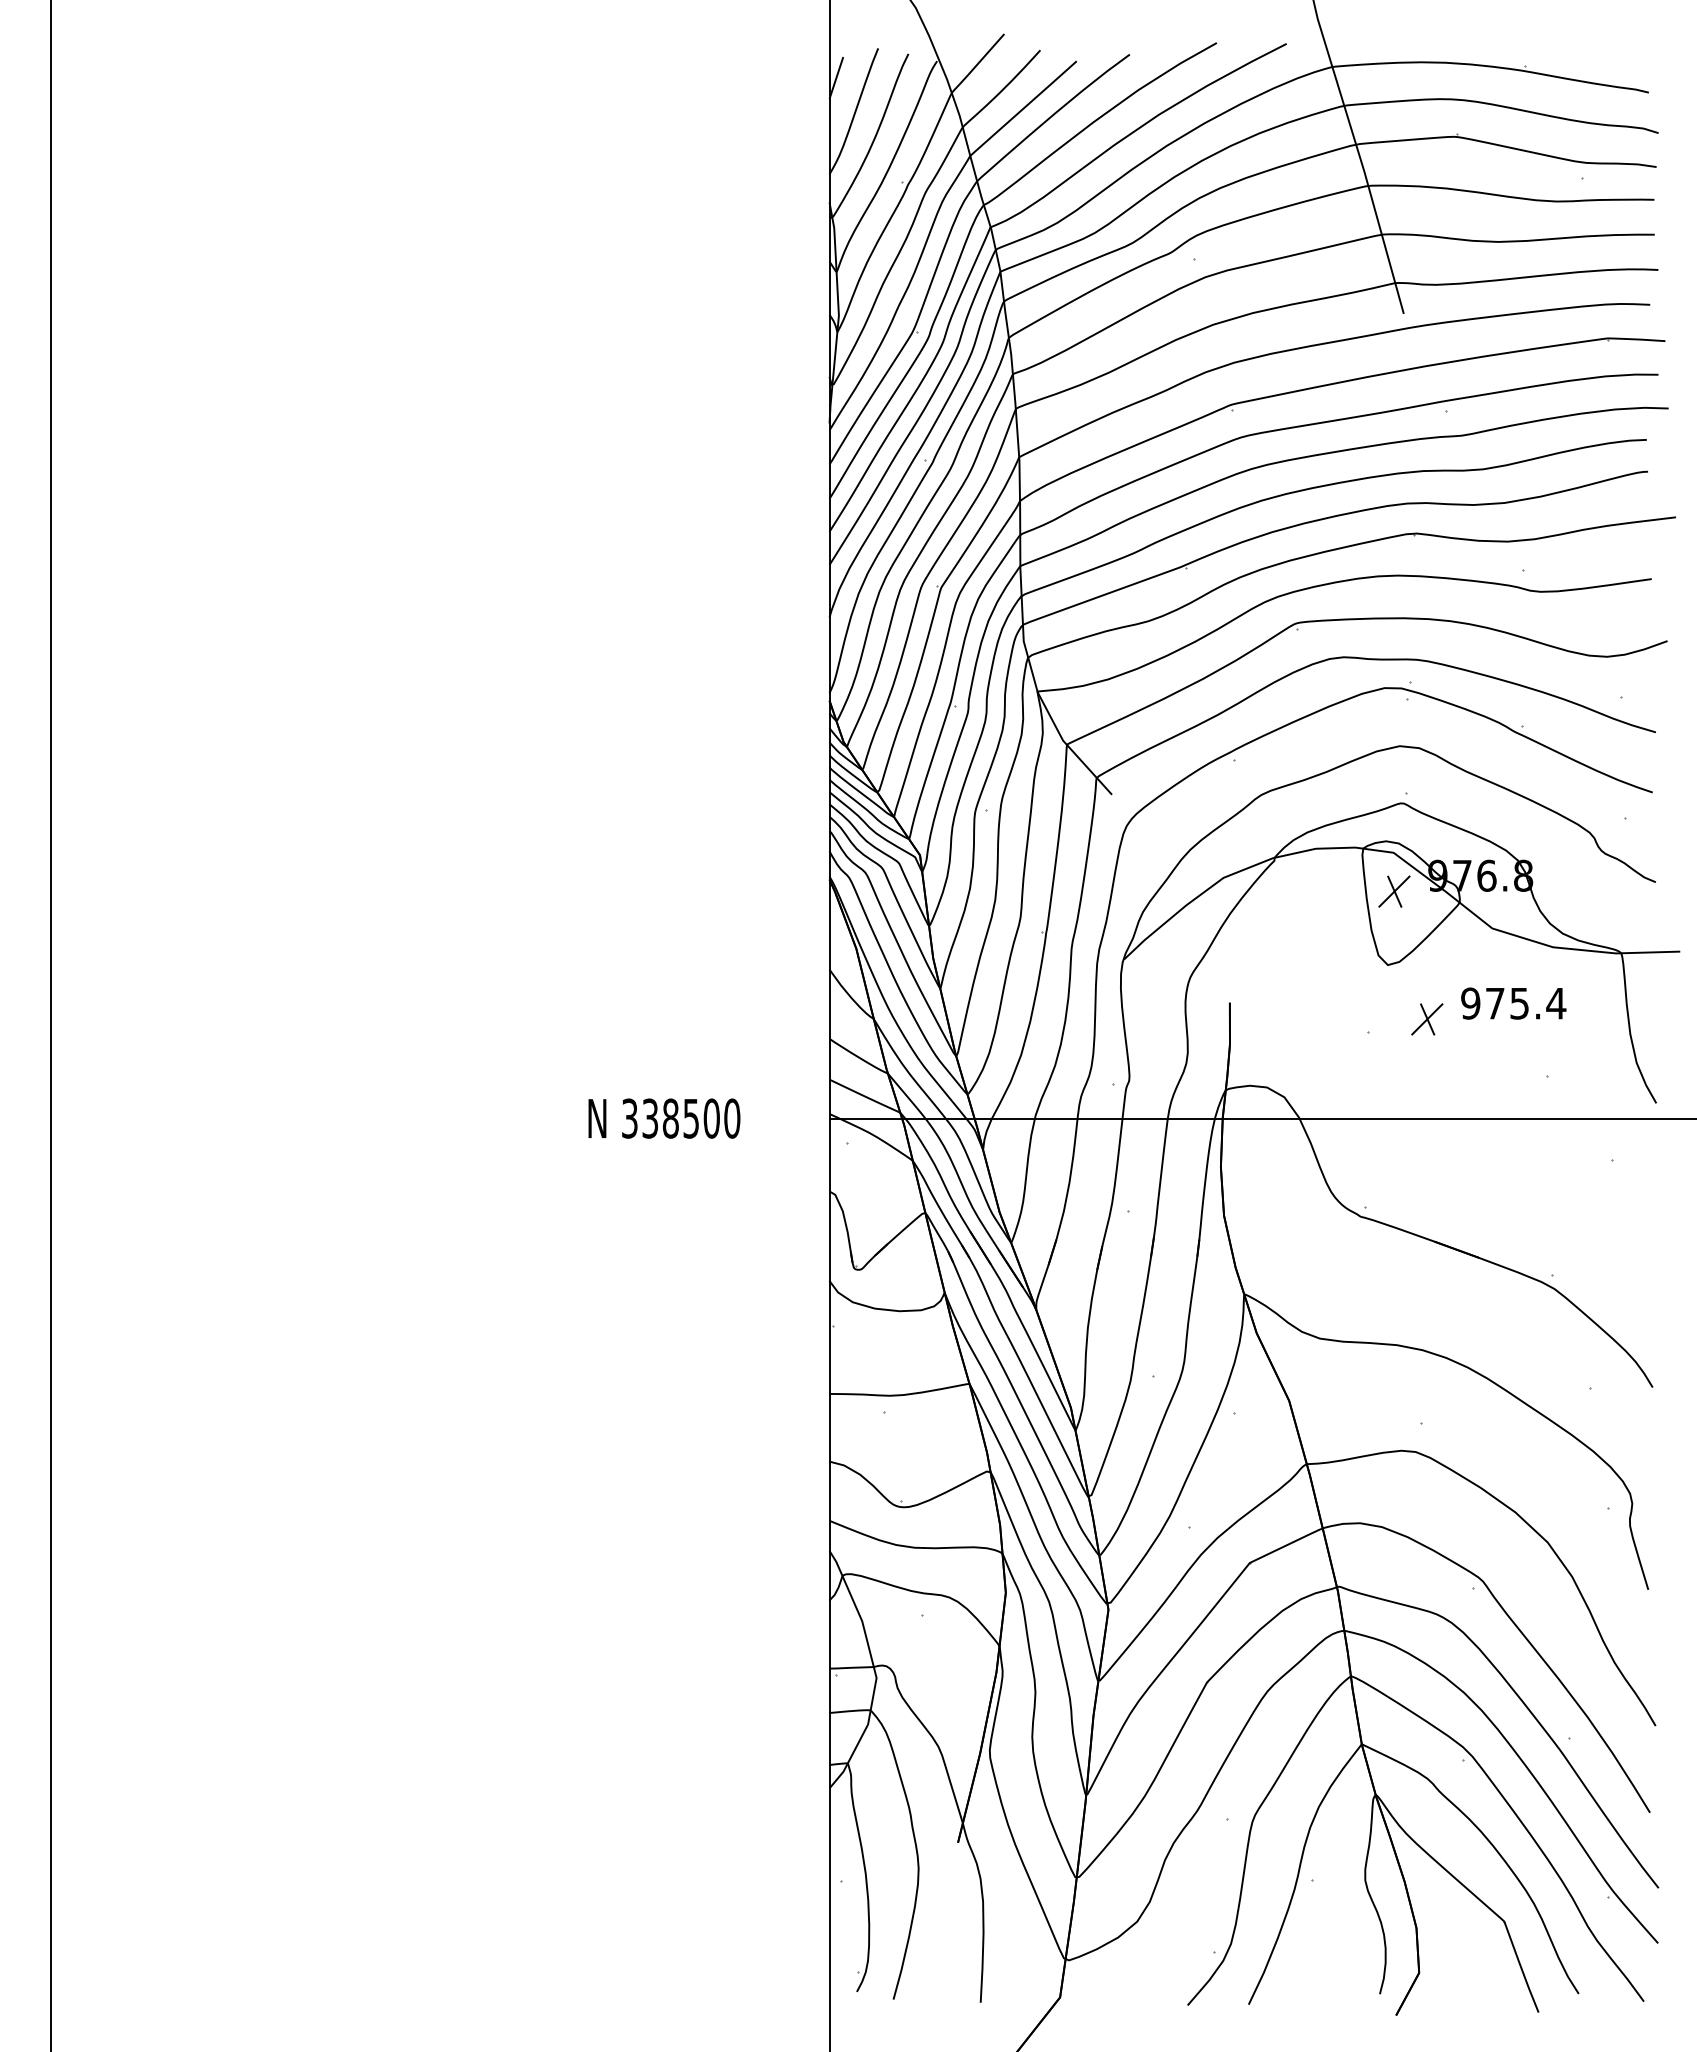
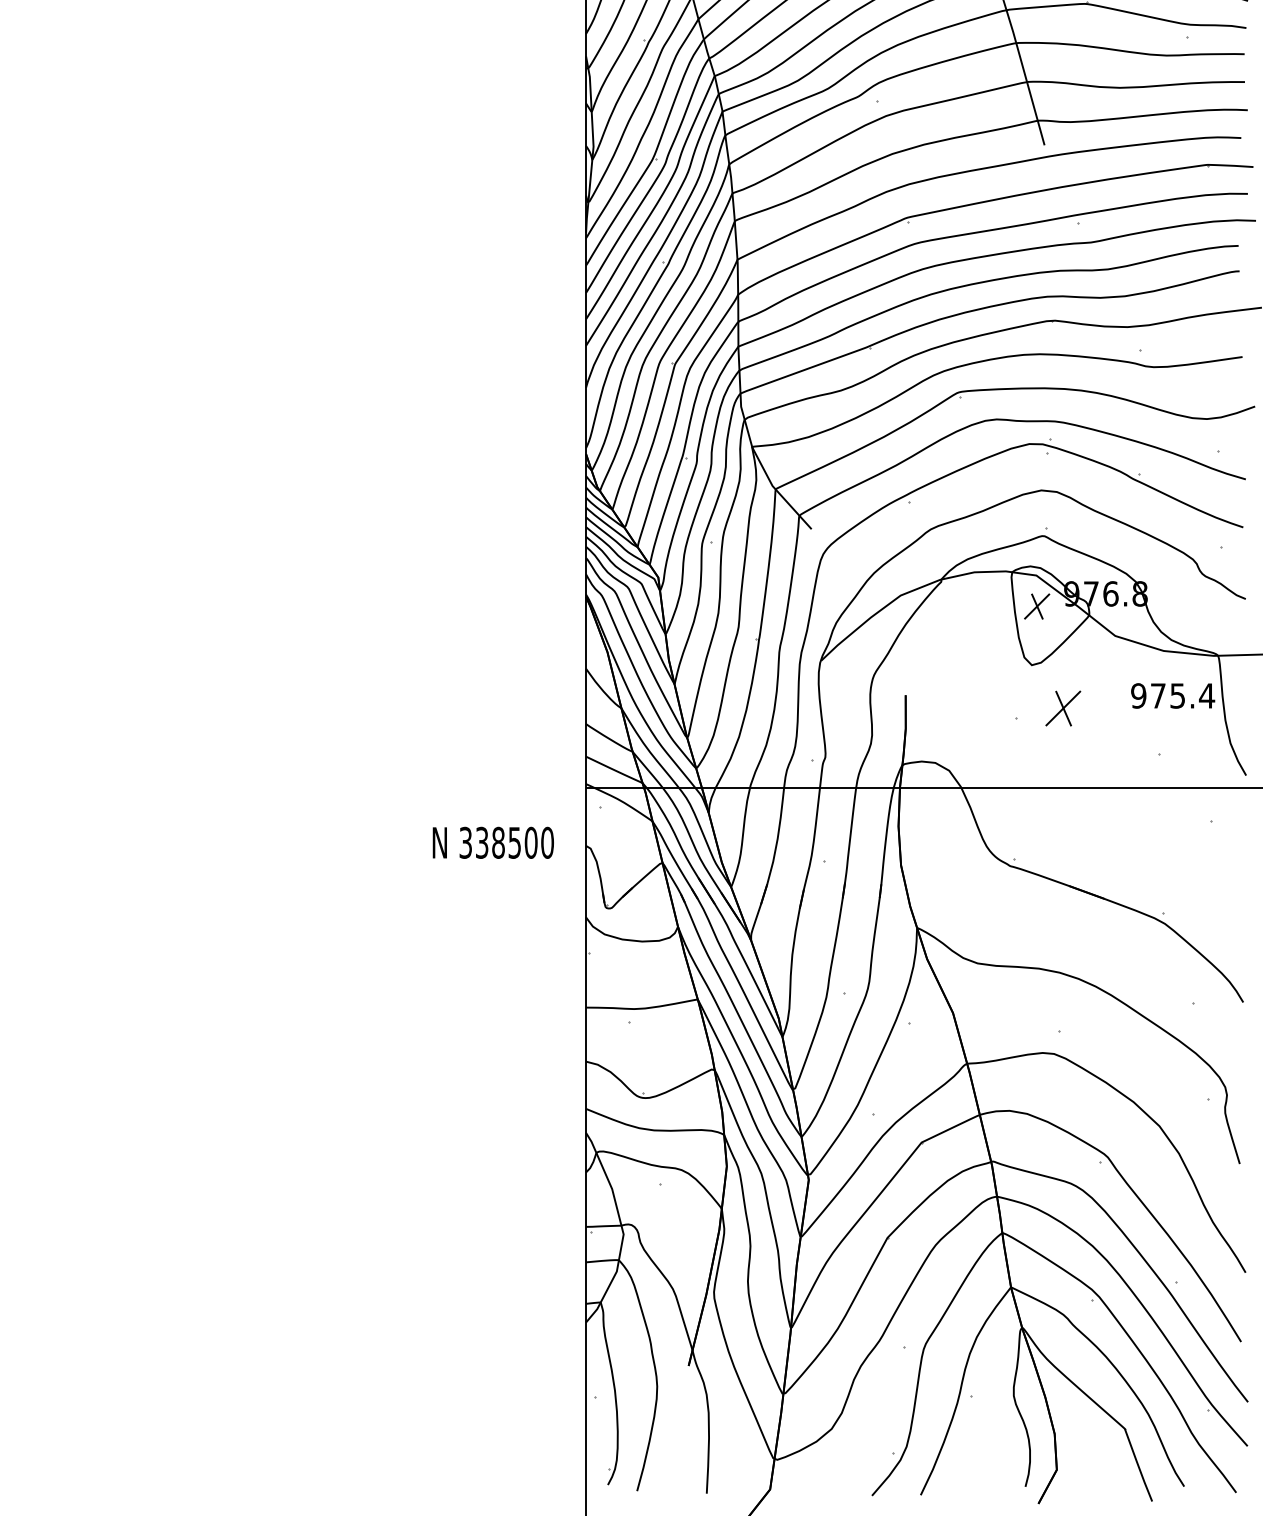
text: (1513, 1003) -> (1172, 695), moved
part: (1427, 1019) -> (1063, 708), size x1.4
text: (664, 1118) -> (493, 842), moved

